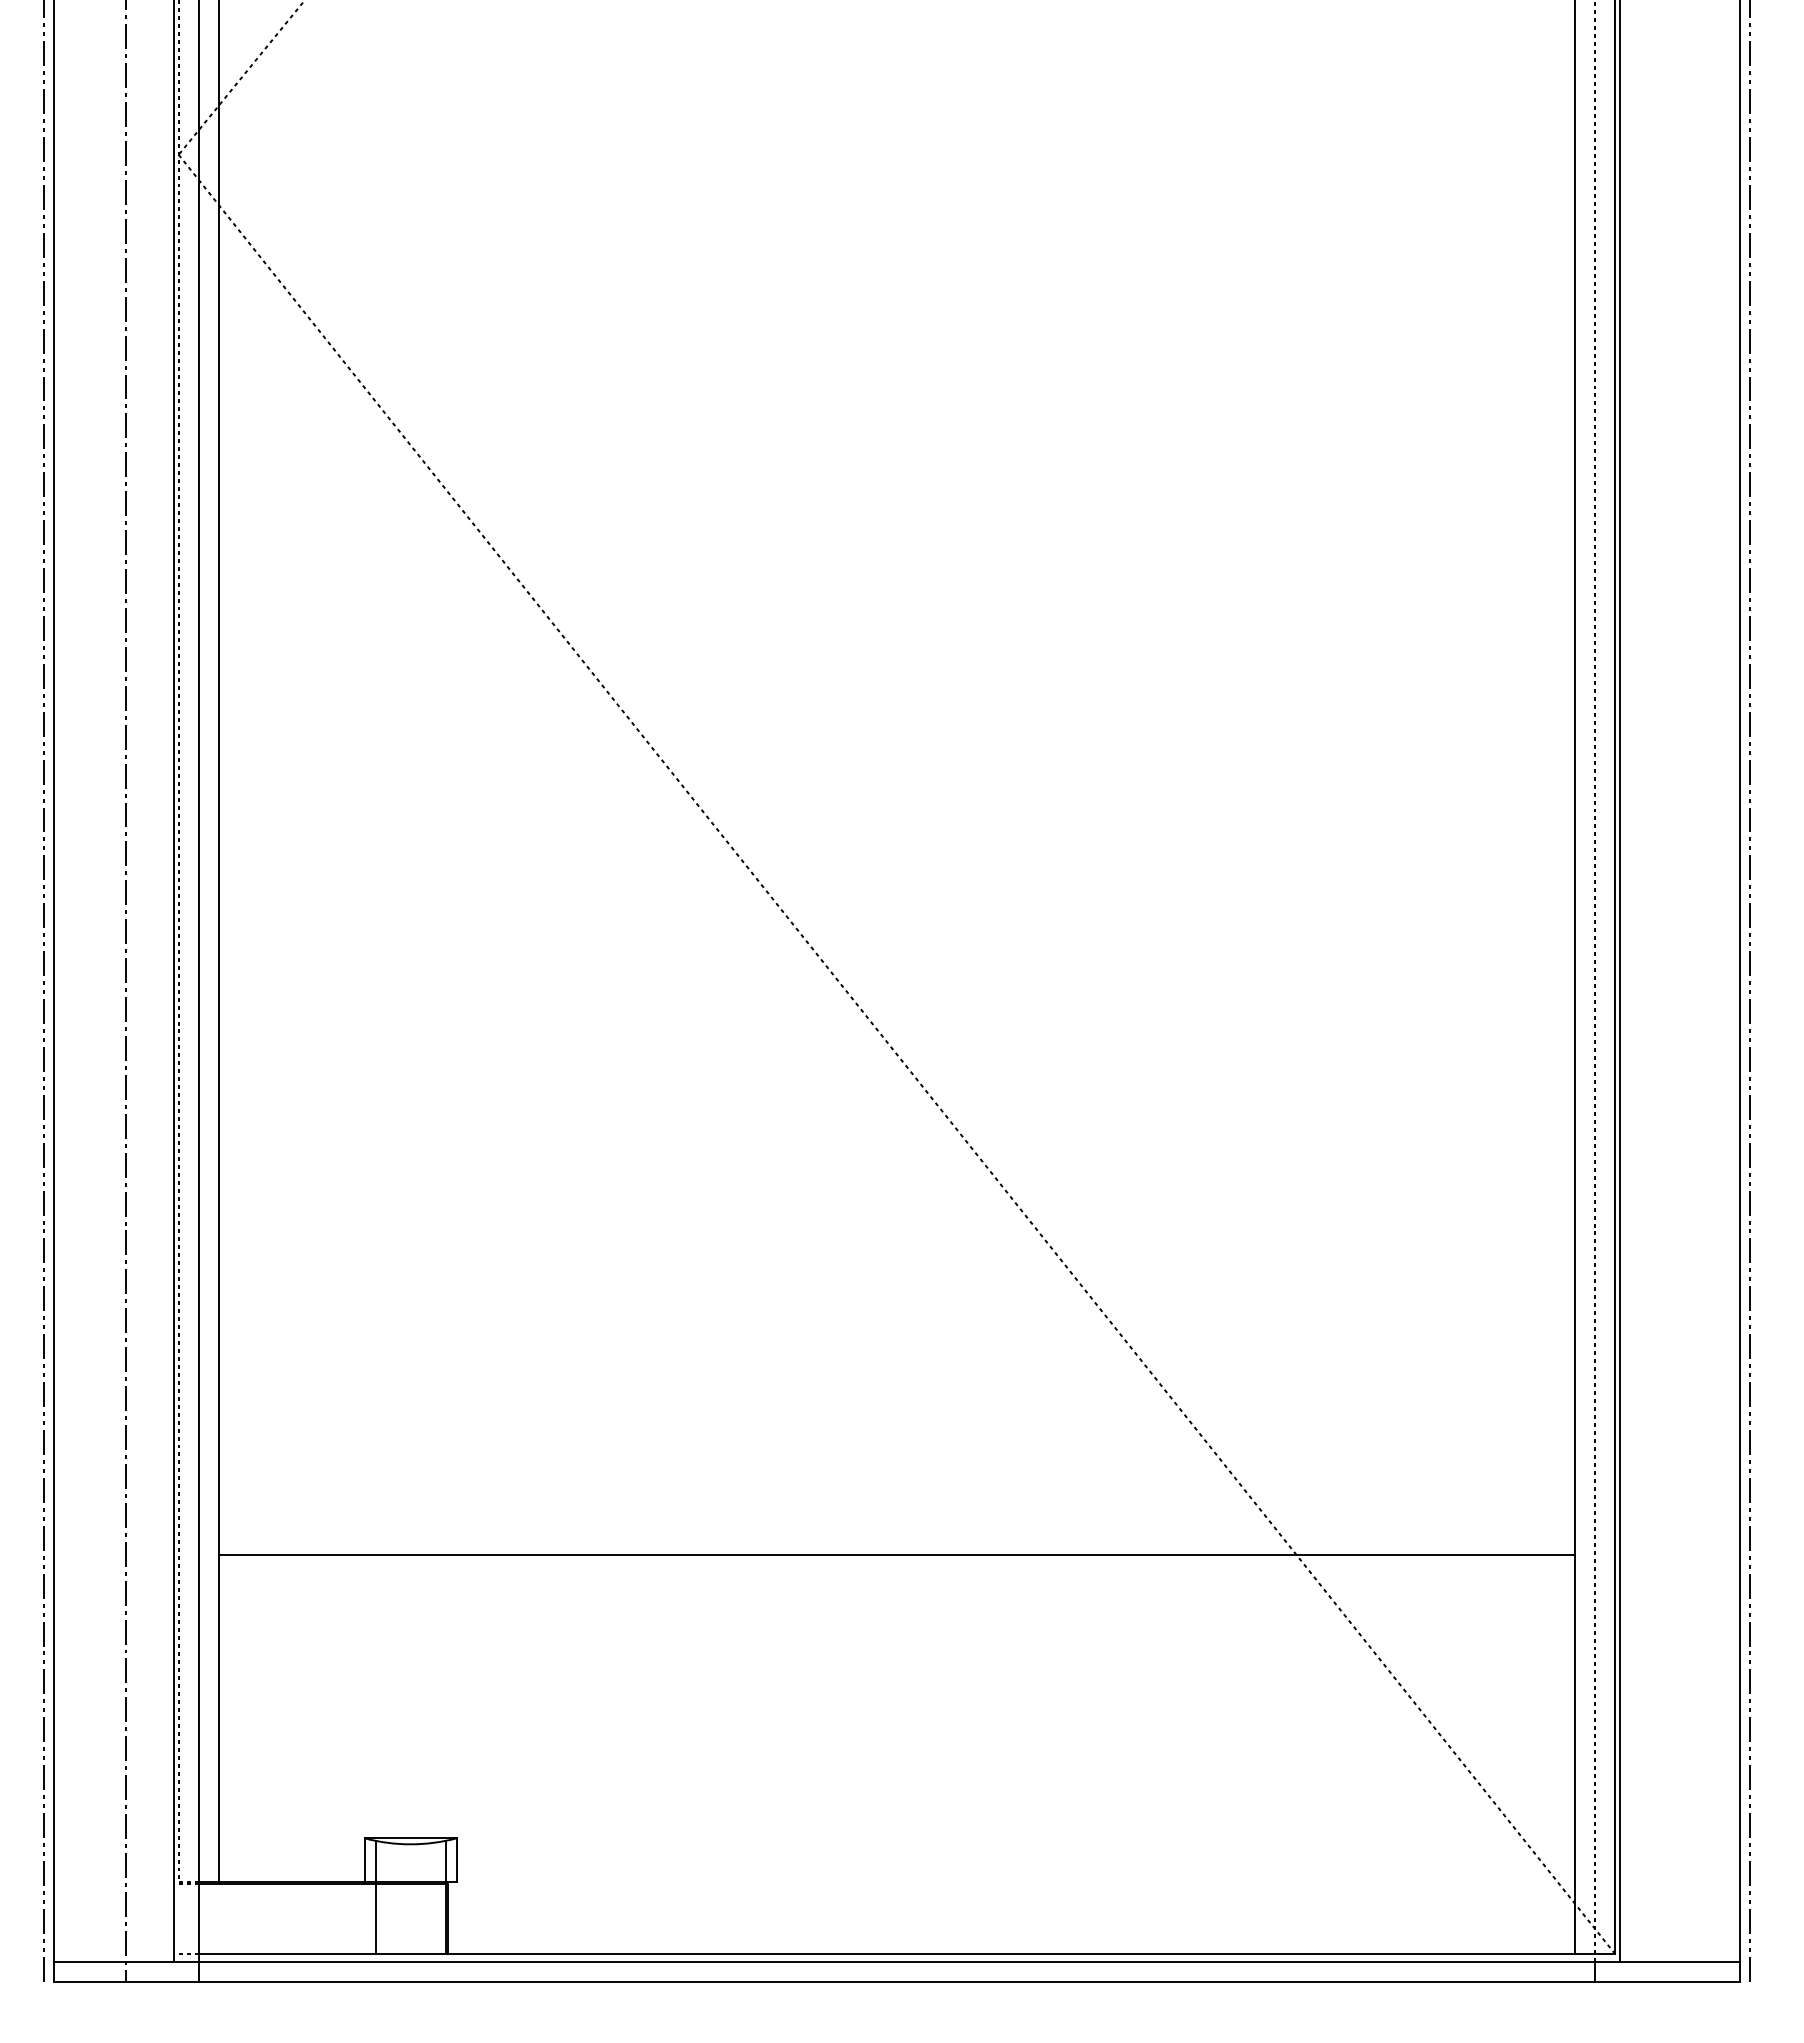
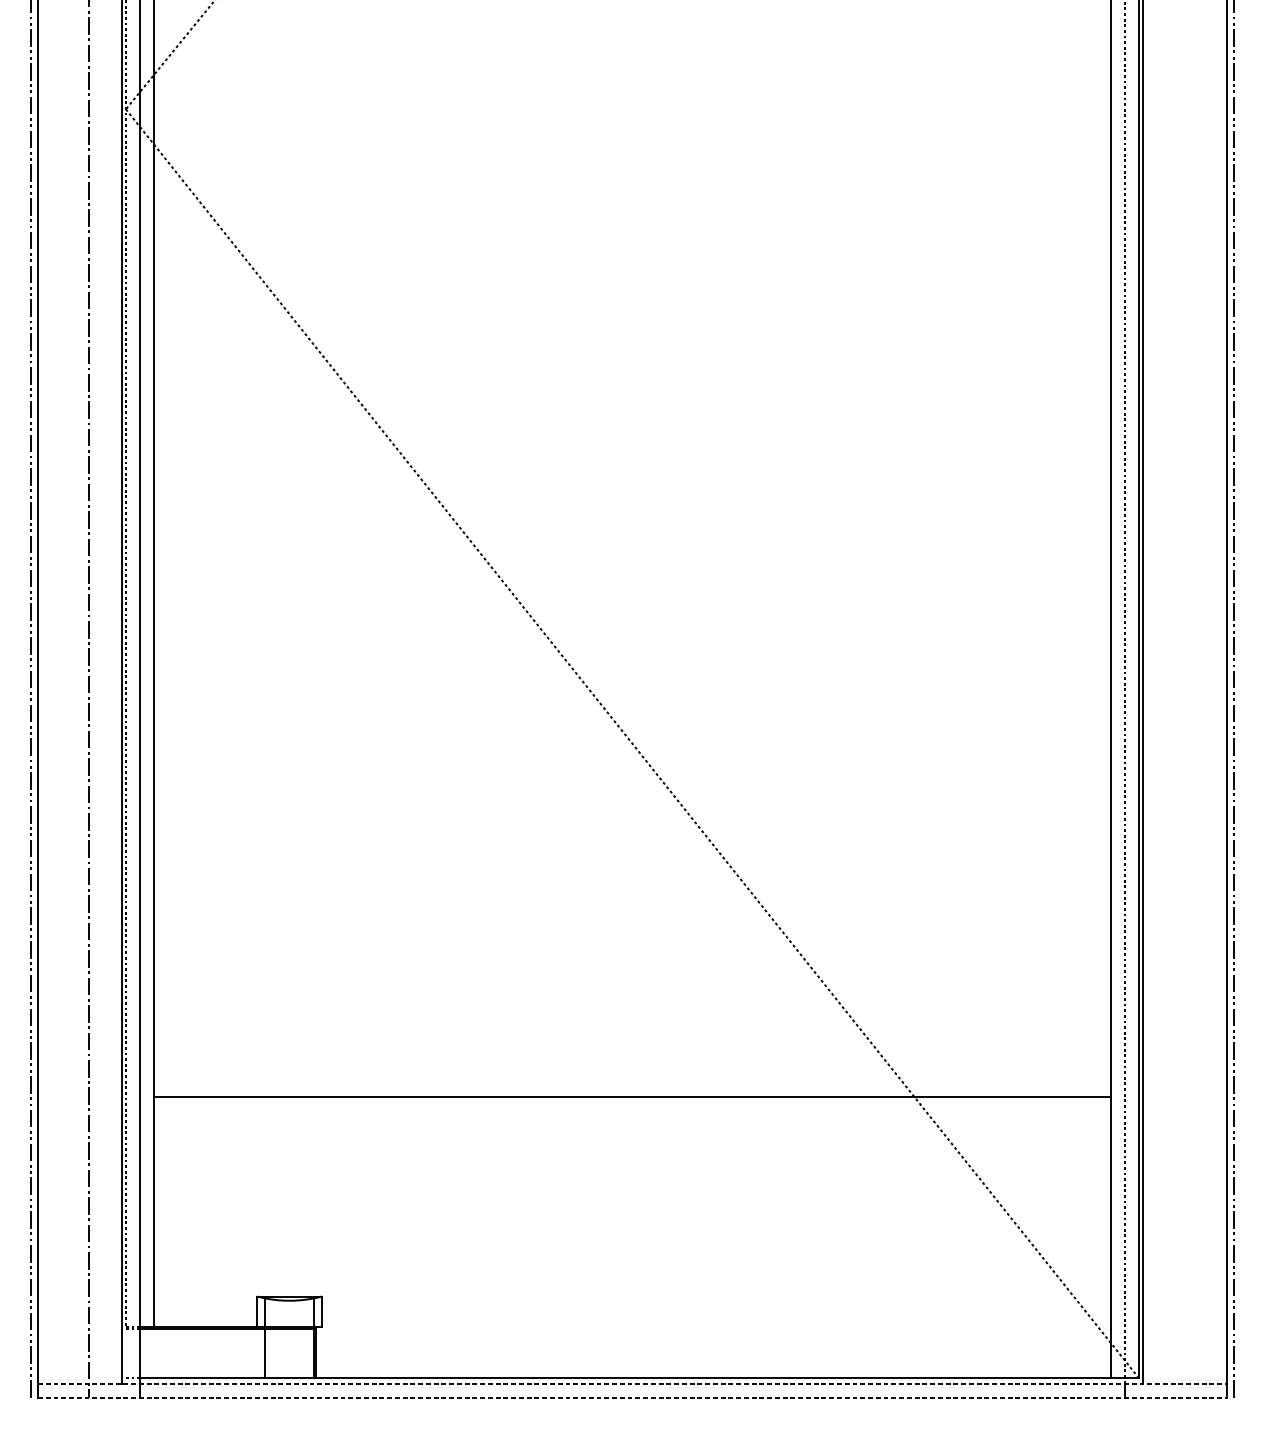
line: (897, 1961) -> (632, 1383), solid -> dashed
line: (897, 1981) -> (632, 1397), solid -> dashed

